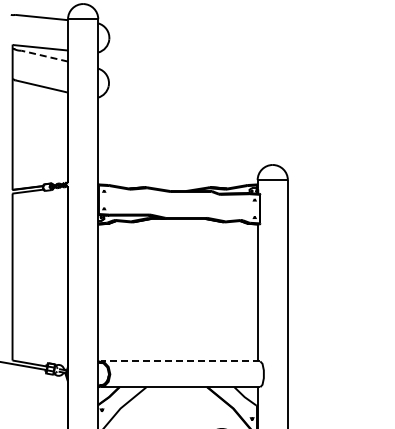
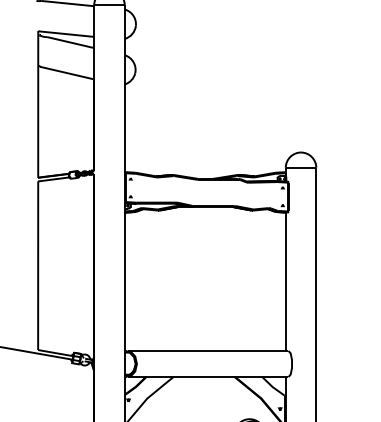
line: (44, 56) -> (70, 42), dashed -> solid
line: (180, 361) -> (207, 351), dashed -> solid

